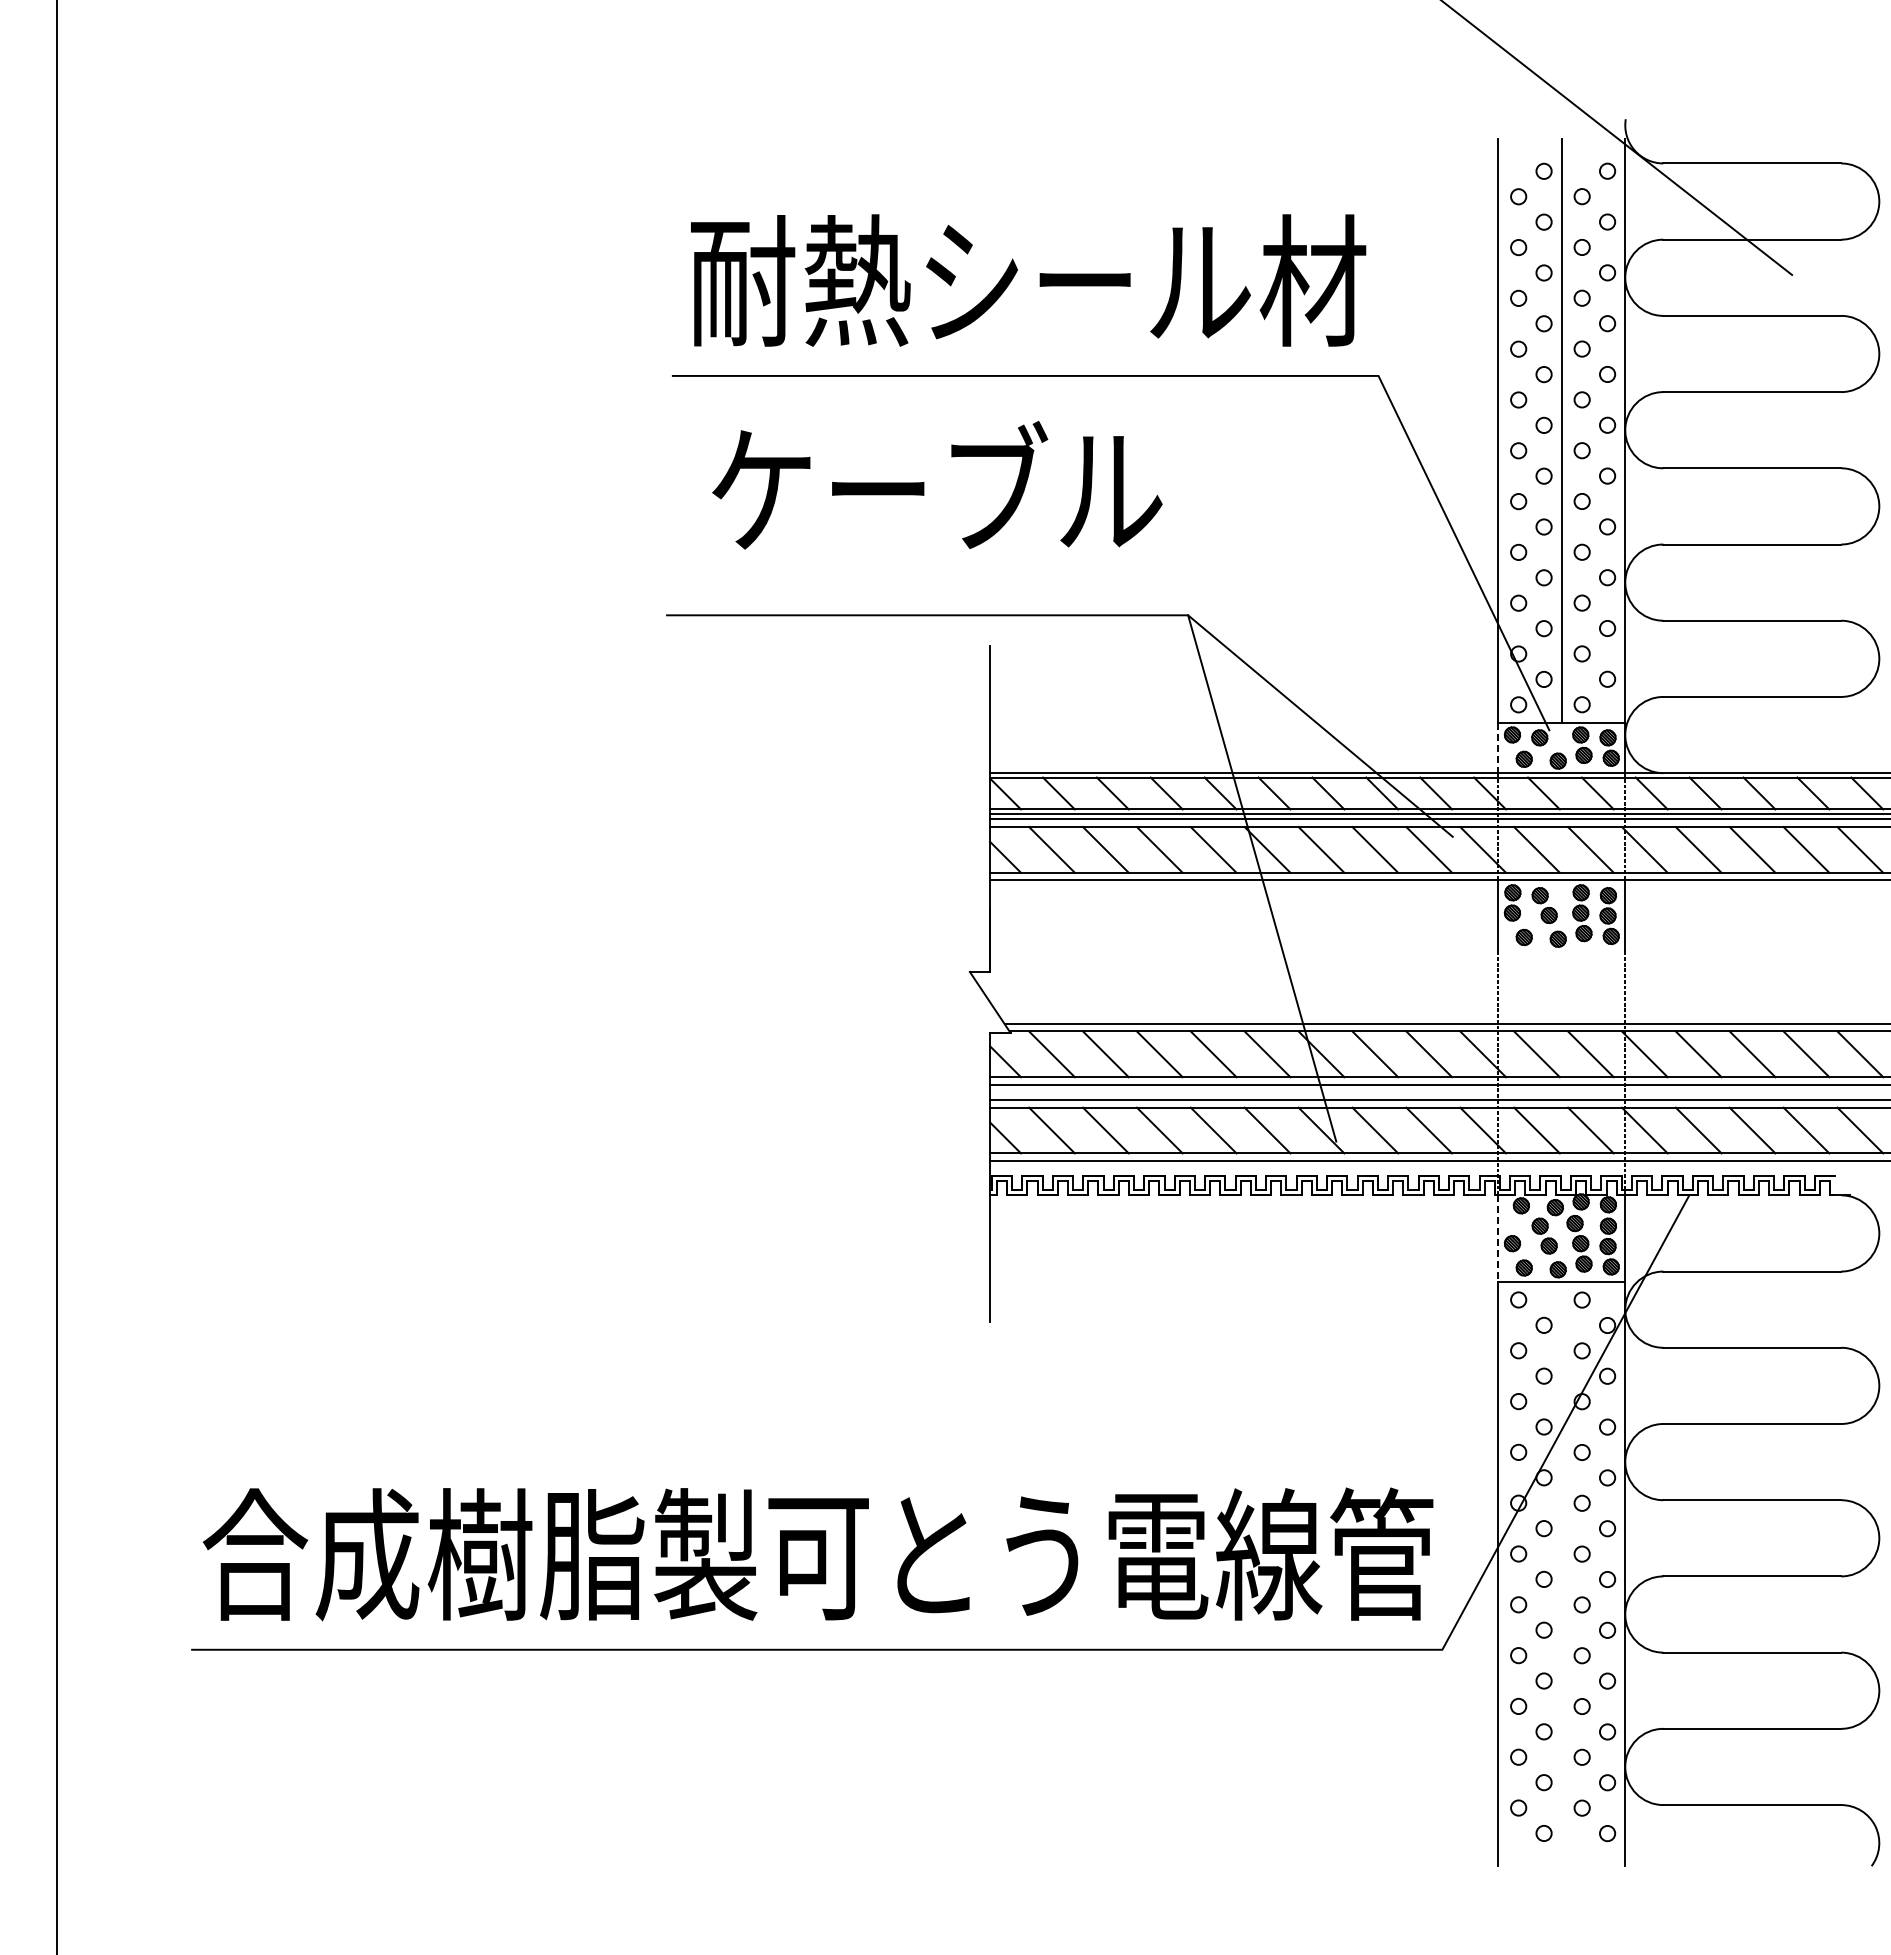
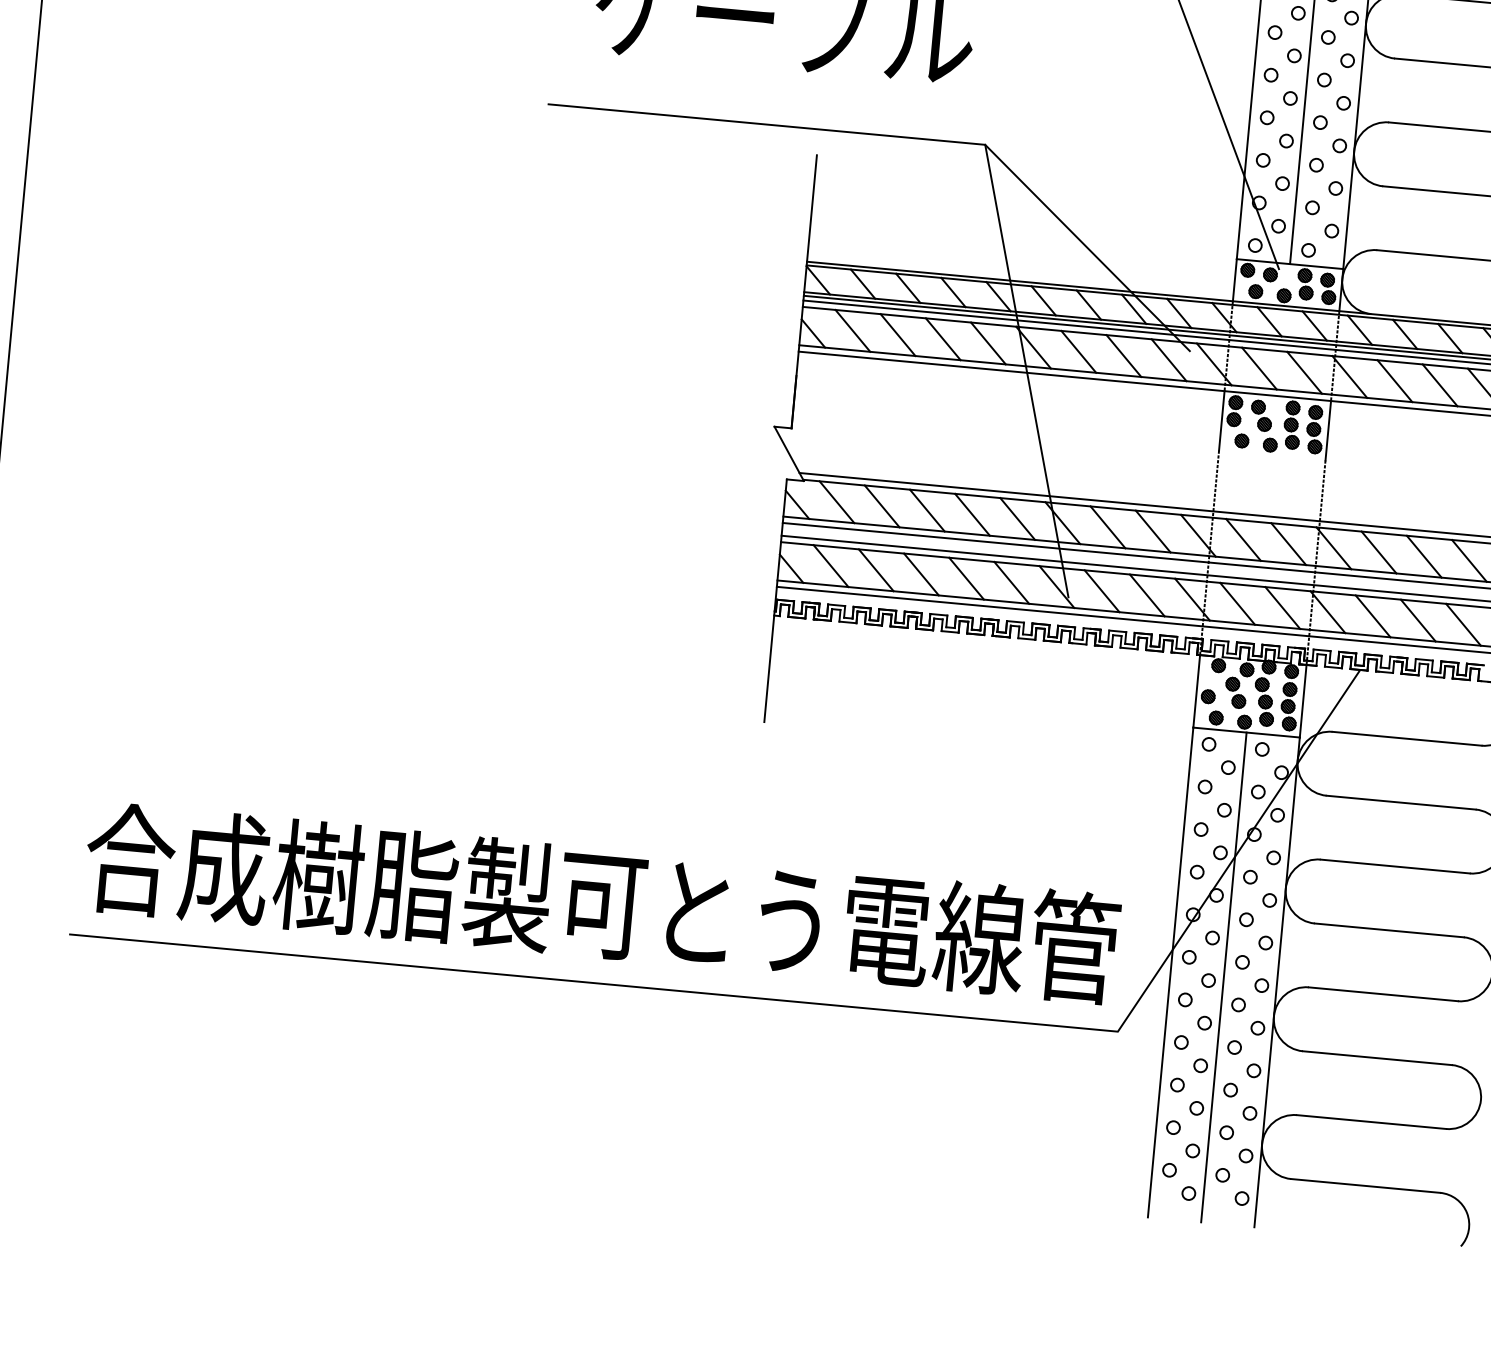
line: (1498, 748) -> (1235, 280), dashed -> solid
line: (1498, 1239) -> (1196, 692), dashed -> solid
line: (1561, 1573) -> (1223, 977), added

